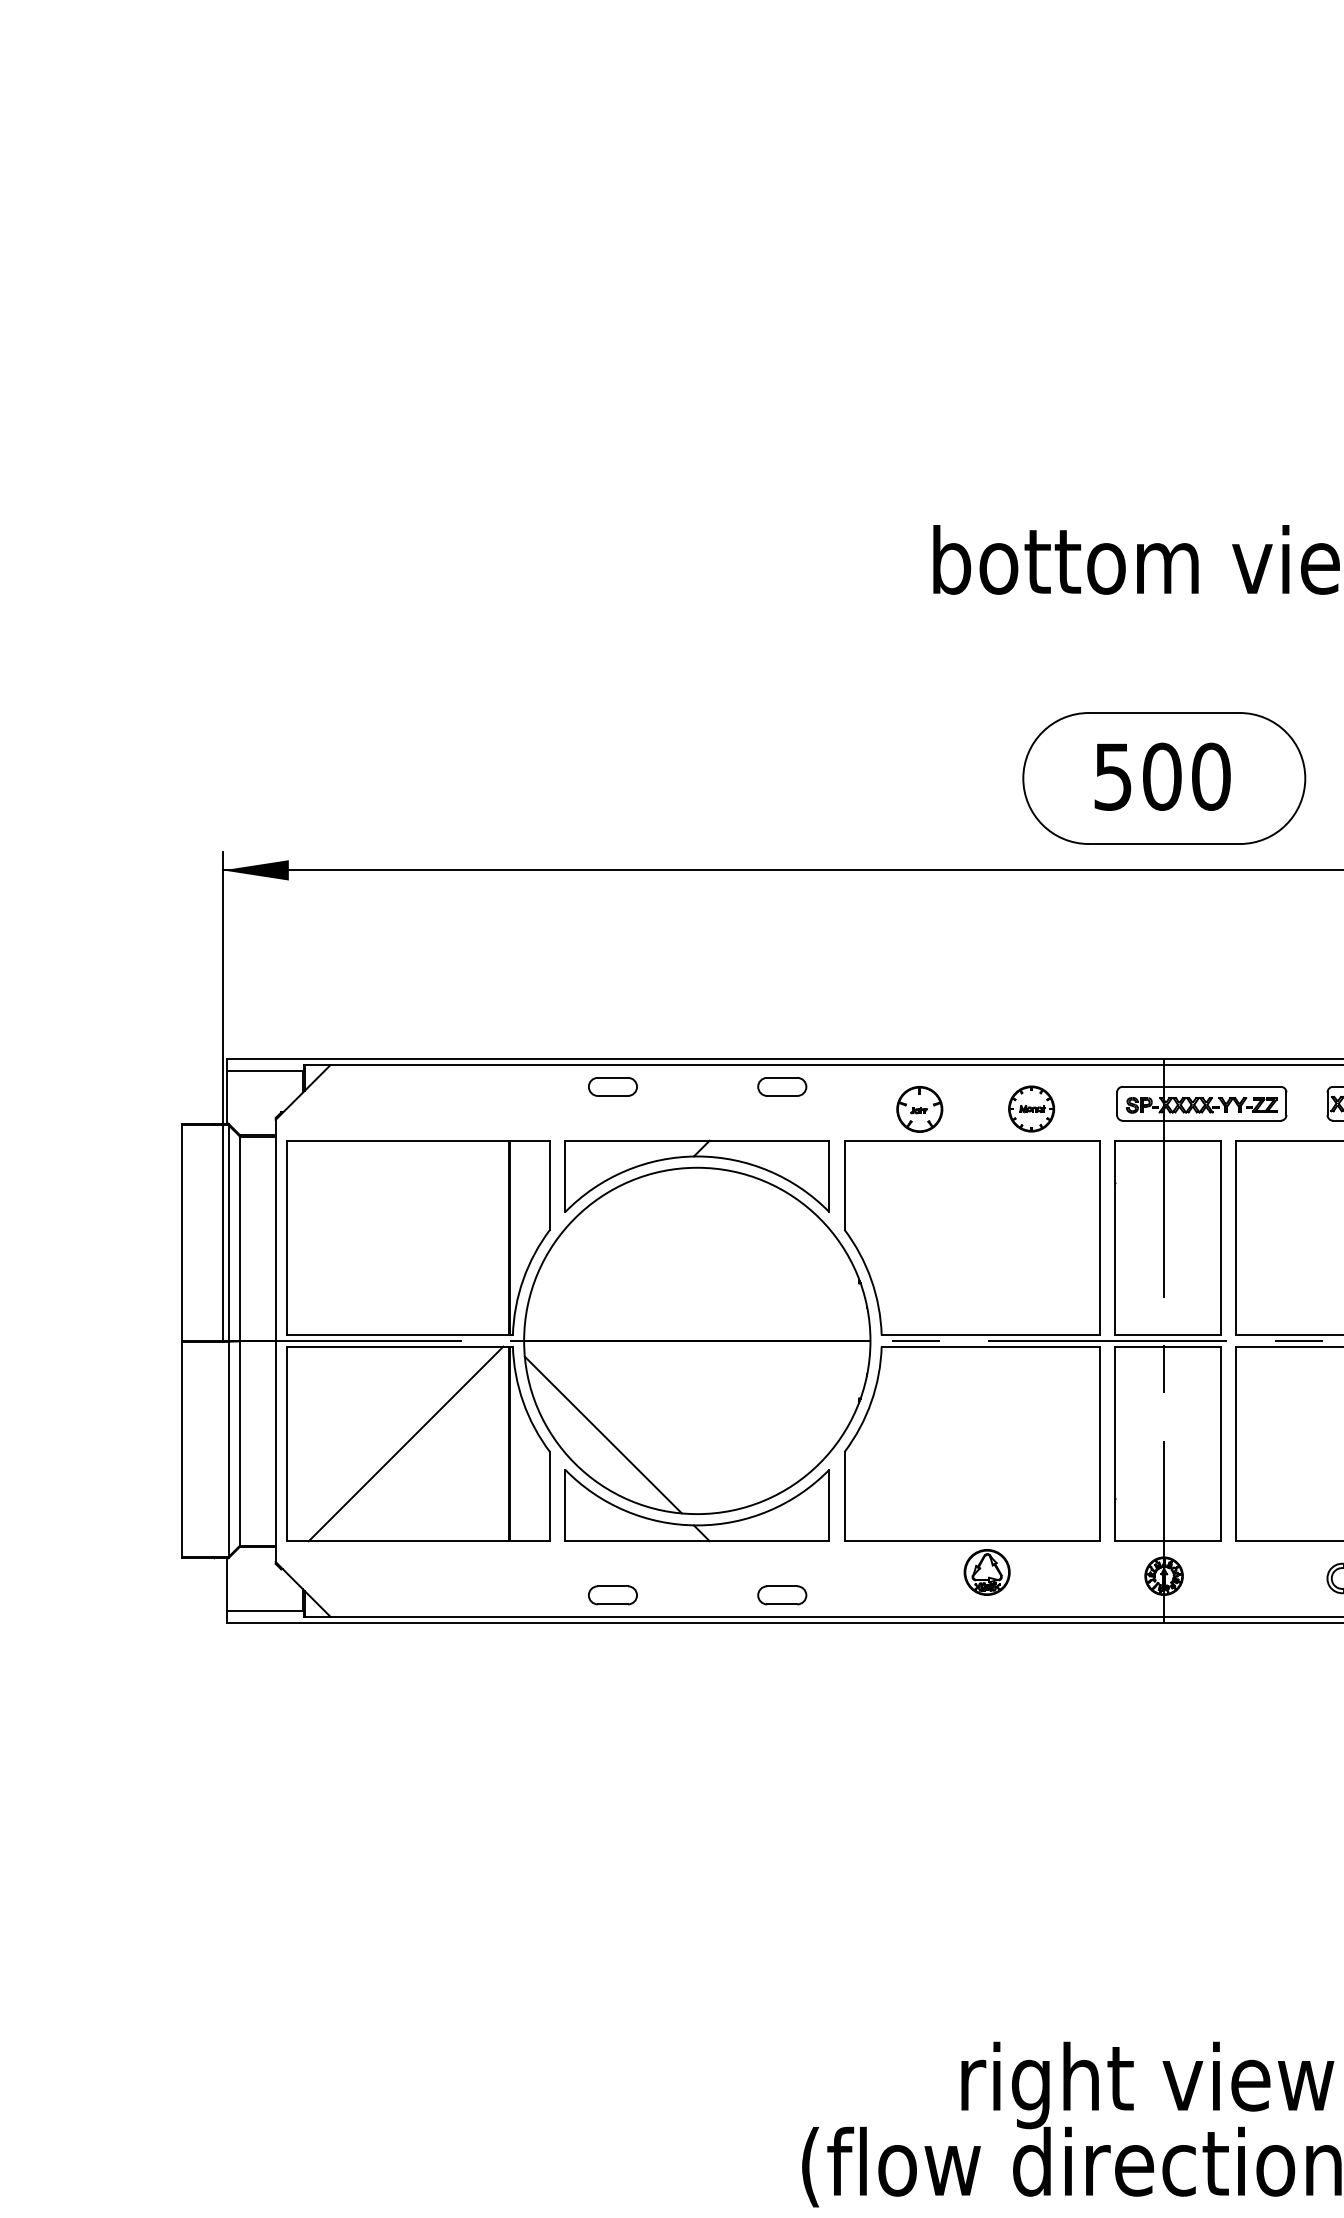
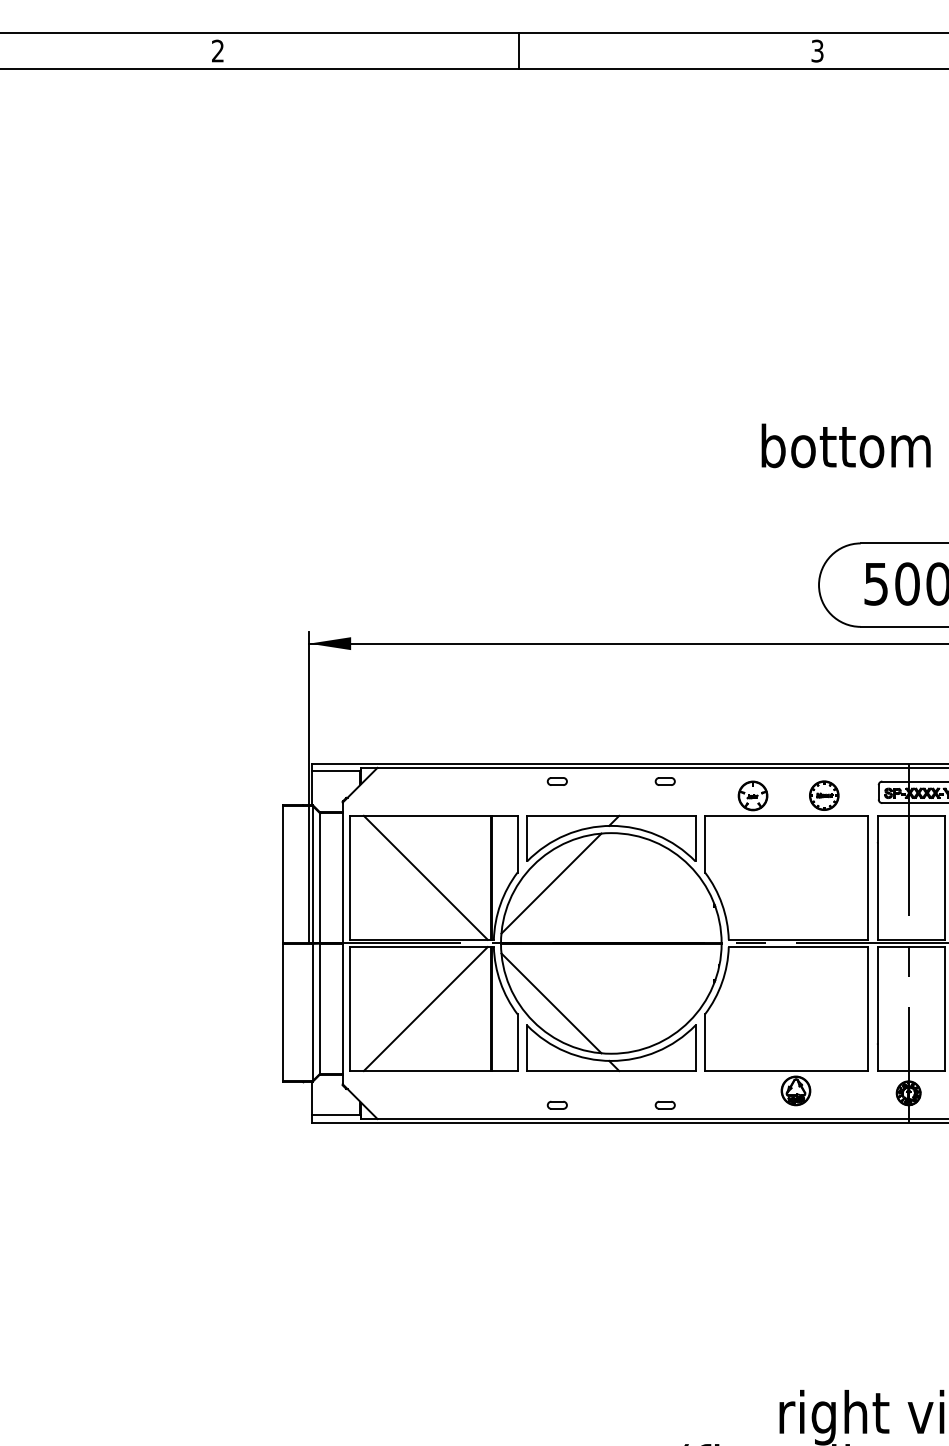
part: (611, 1086) -> (556, 781), size x0.62
part: (780, 1086) -> (664, 781), size x0.62
line: (405, 1237) -> (425, 877), added
line: (603, 1246) -> (551, 883), added
part: (611, 1593) -> (556, 1104), size x0.62
part: (780, 1593) -> (664, 1104), size x0.62

